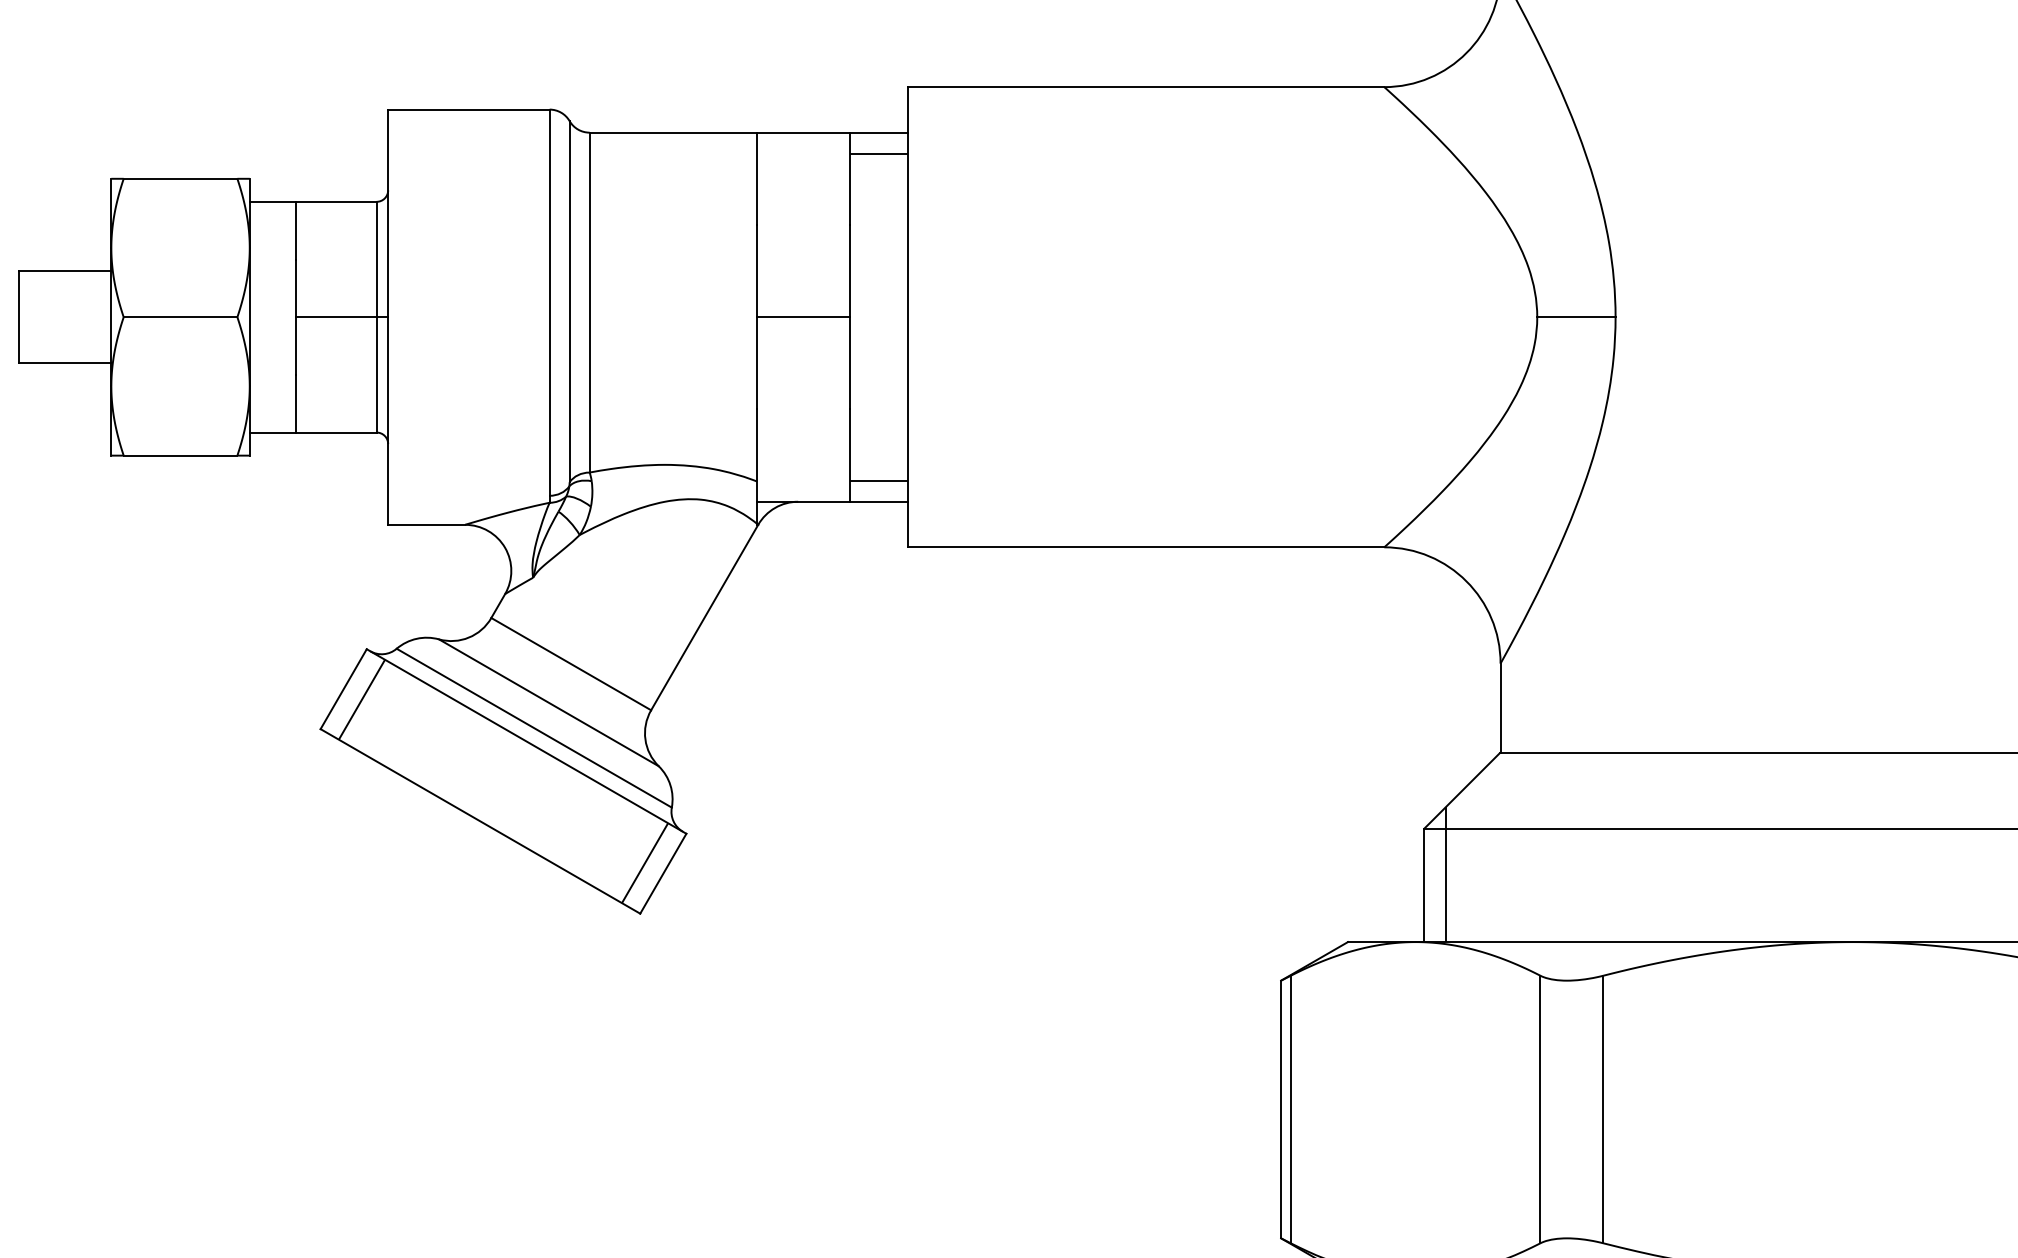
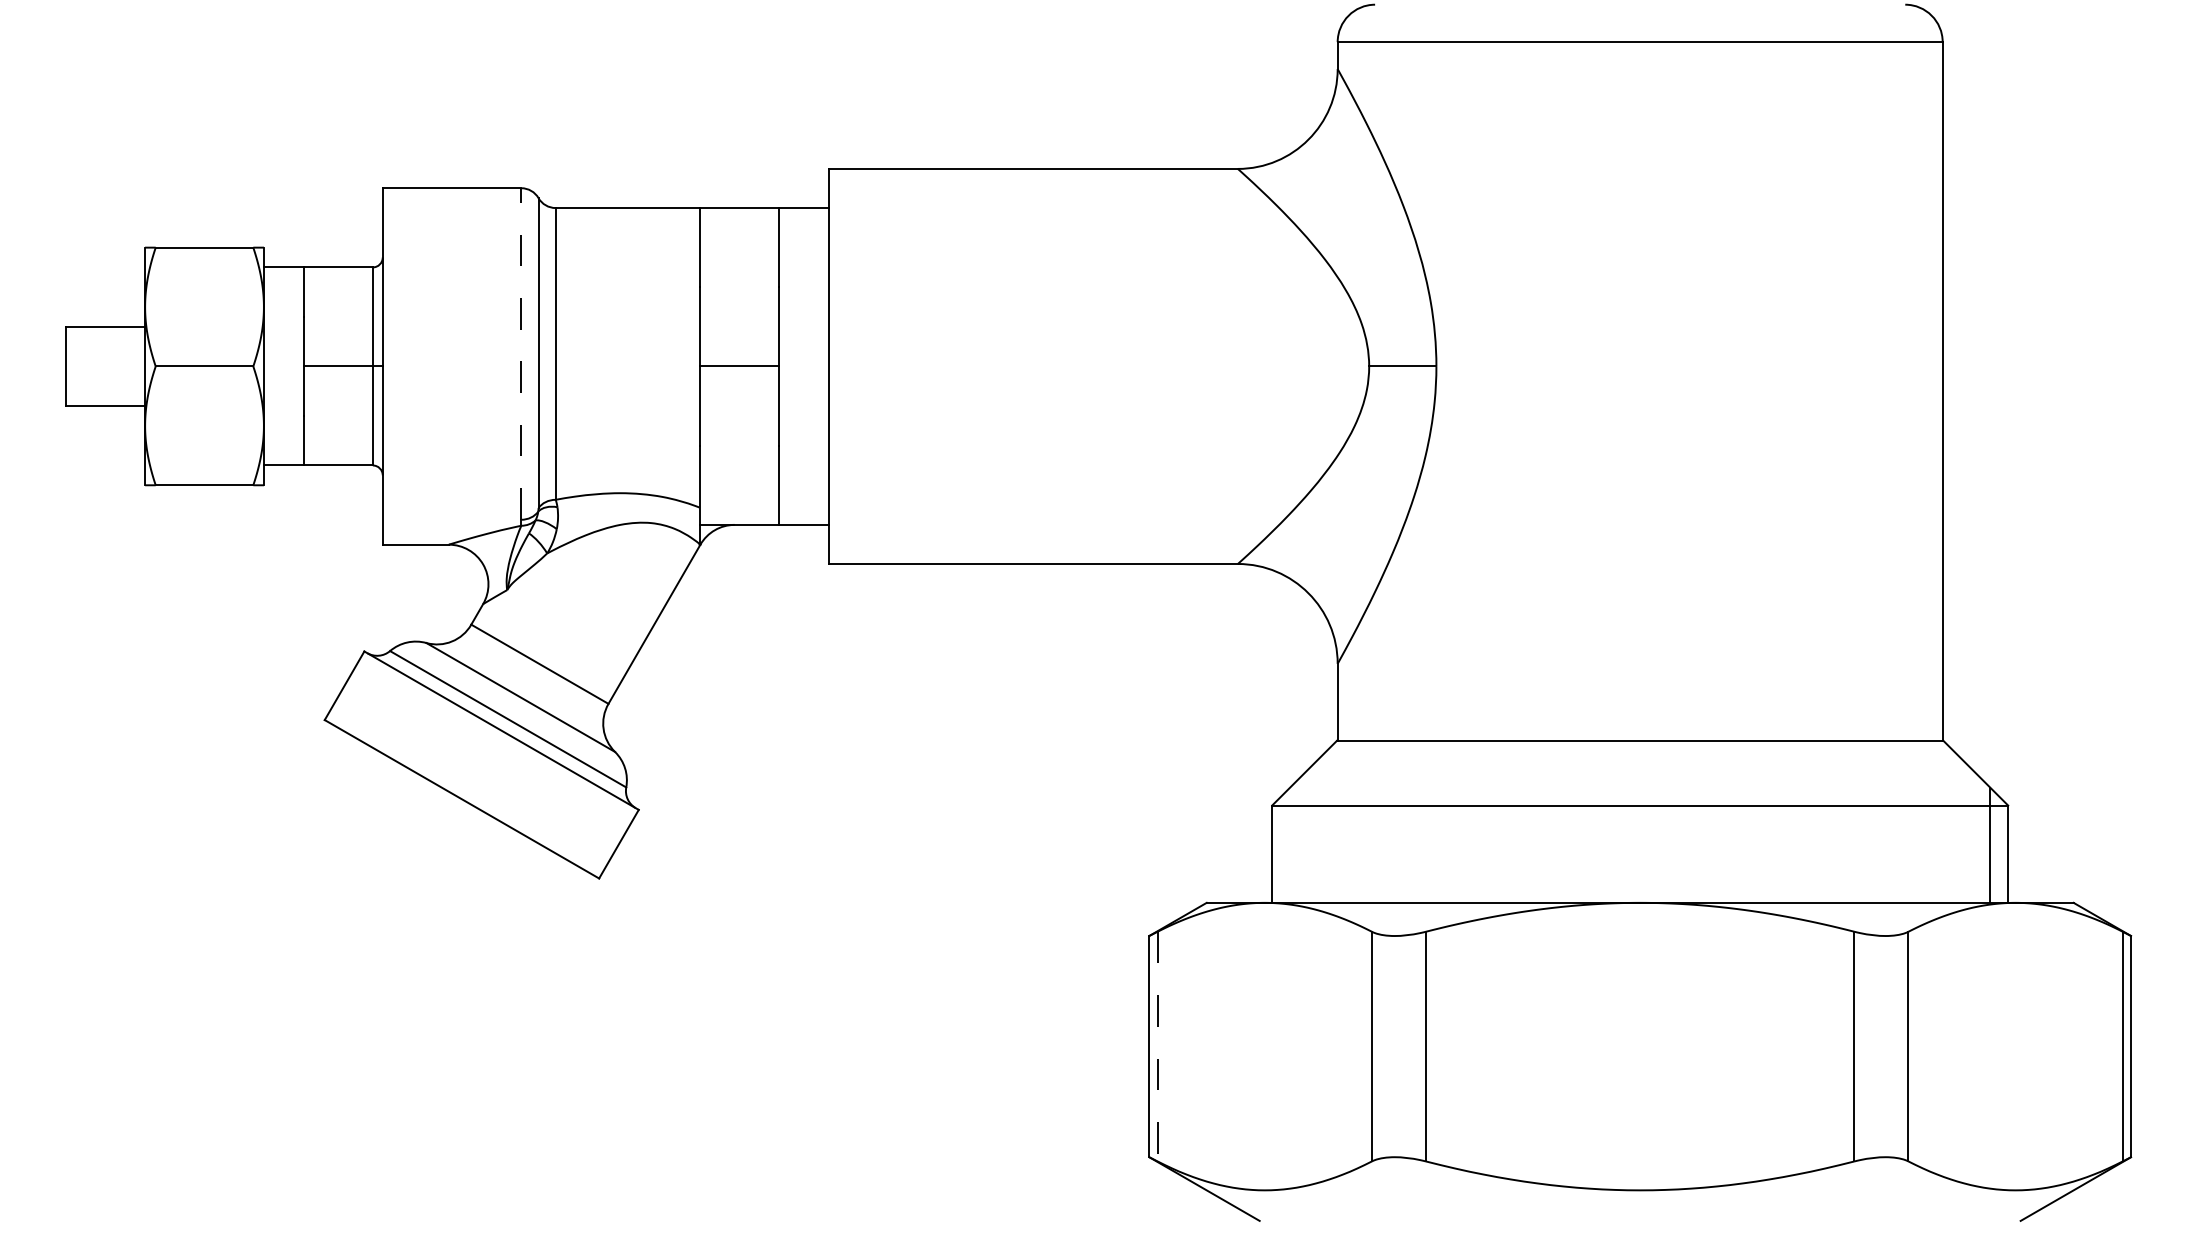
line: (878, 154) -> (803, 226), removed
line: (549, 303) -> (521, 354), solid -> dashed
line: (878, 480) -> (803, 506), removed
line: (362, 699) -> (360, 694), removed
line: (645, 862) -> (603, 834), removed
line: (1445, 874) -> (1290, 844), removed
line: (1290, 1109) -> (1157, 1046), solid -> dashed

